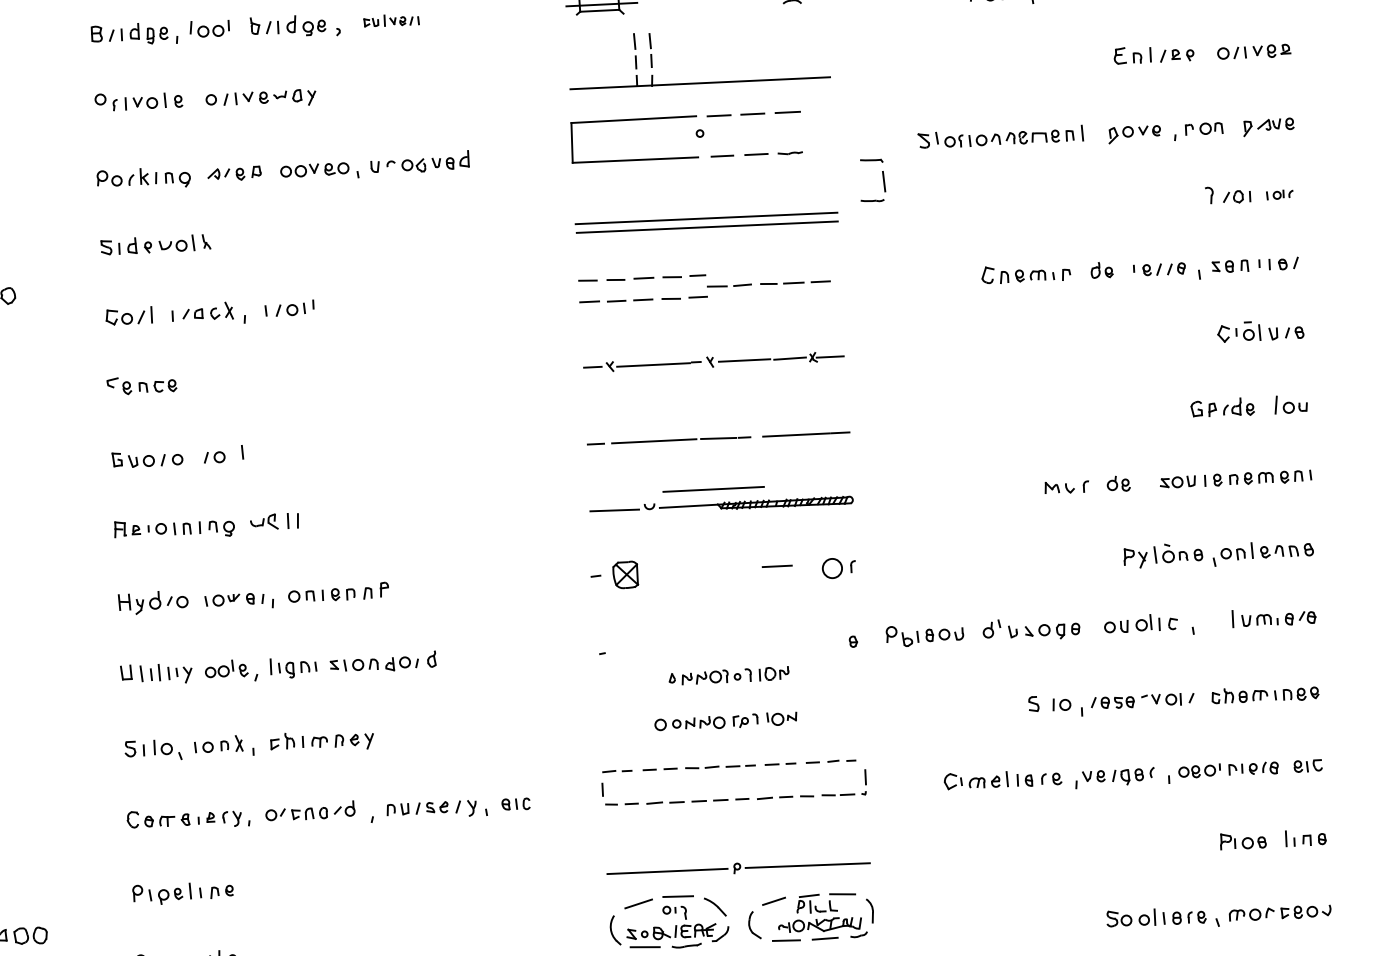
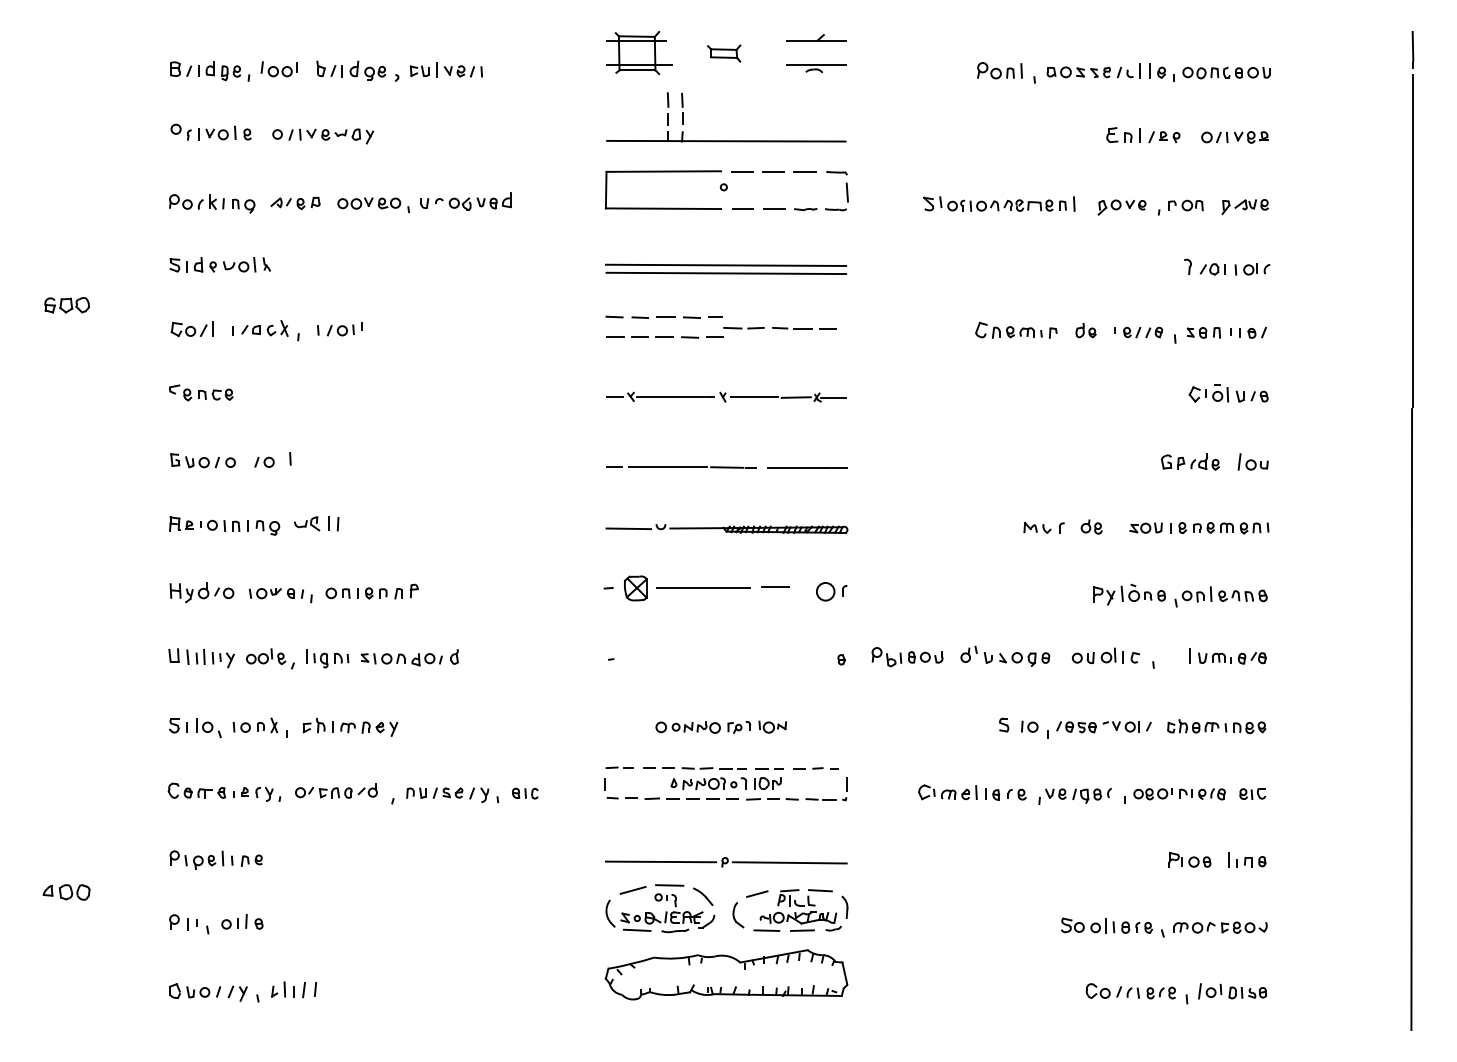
part: (390, 20) -> (445, 69), size x1.43
part: (883, 180) -> (846, 191), moved
part: (1279, 194) -> (1252, 269), size x1.43
line: (713, 488) -> (703, 587), moved
part: (728, 675) -> (725, 783), moved

